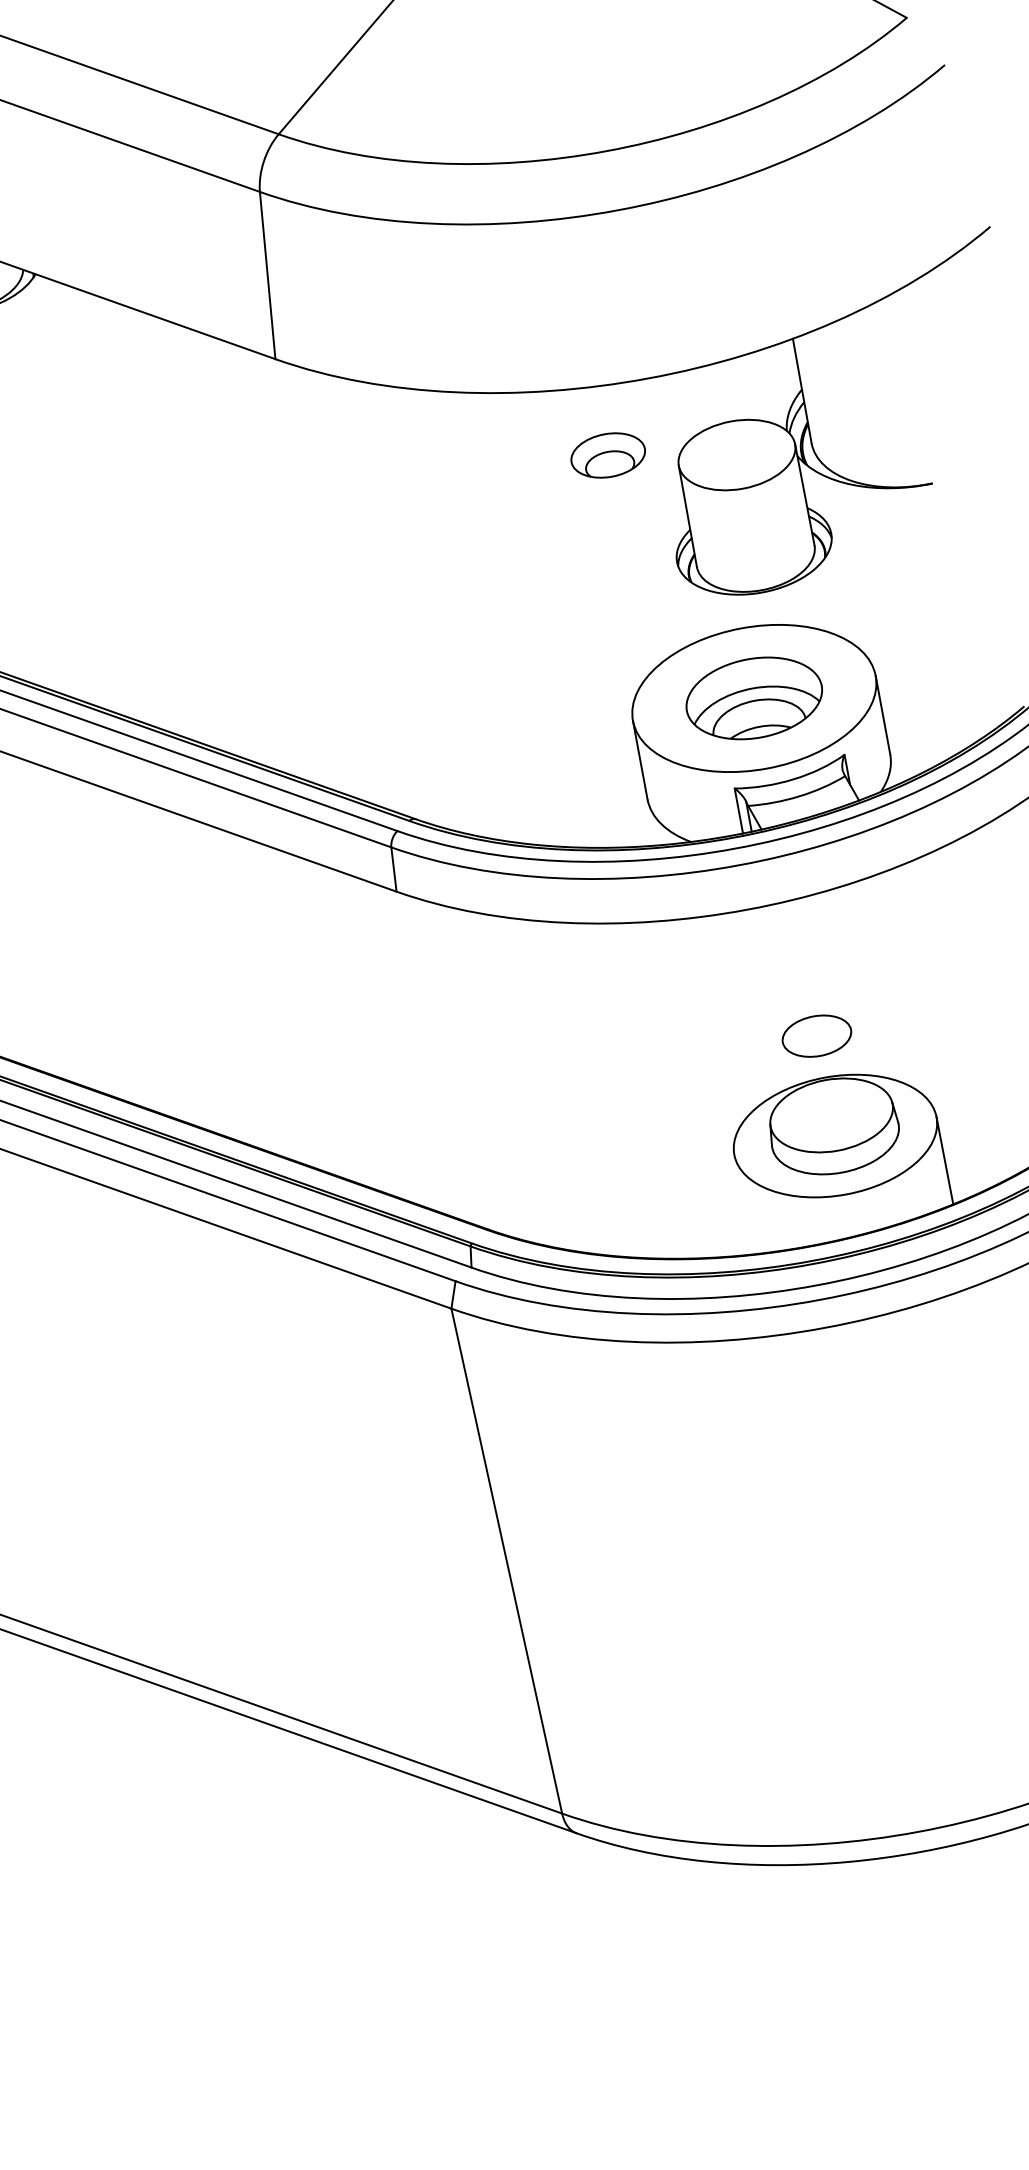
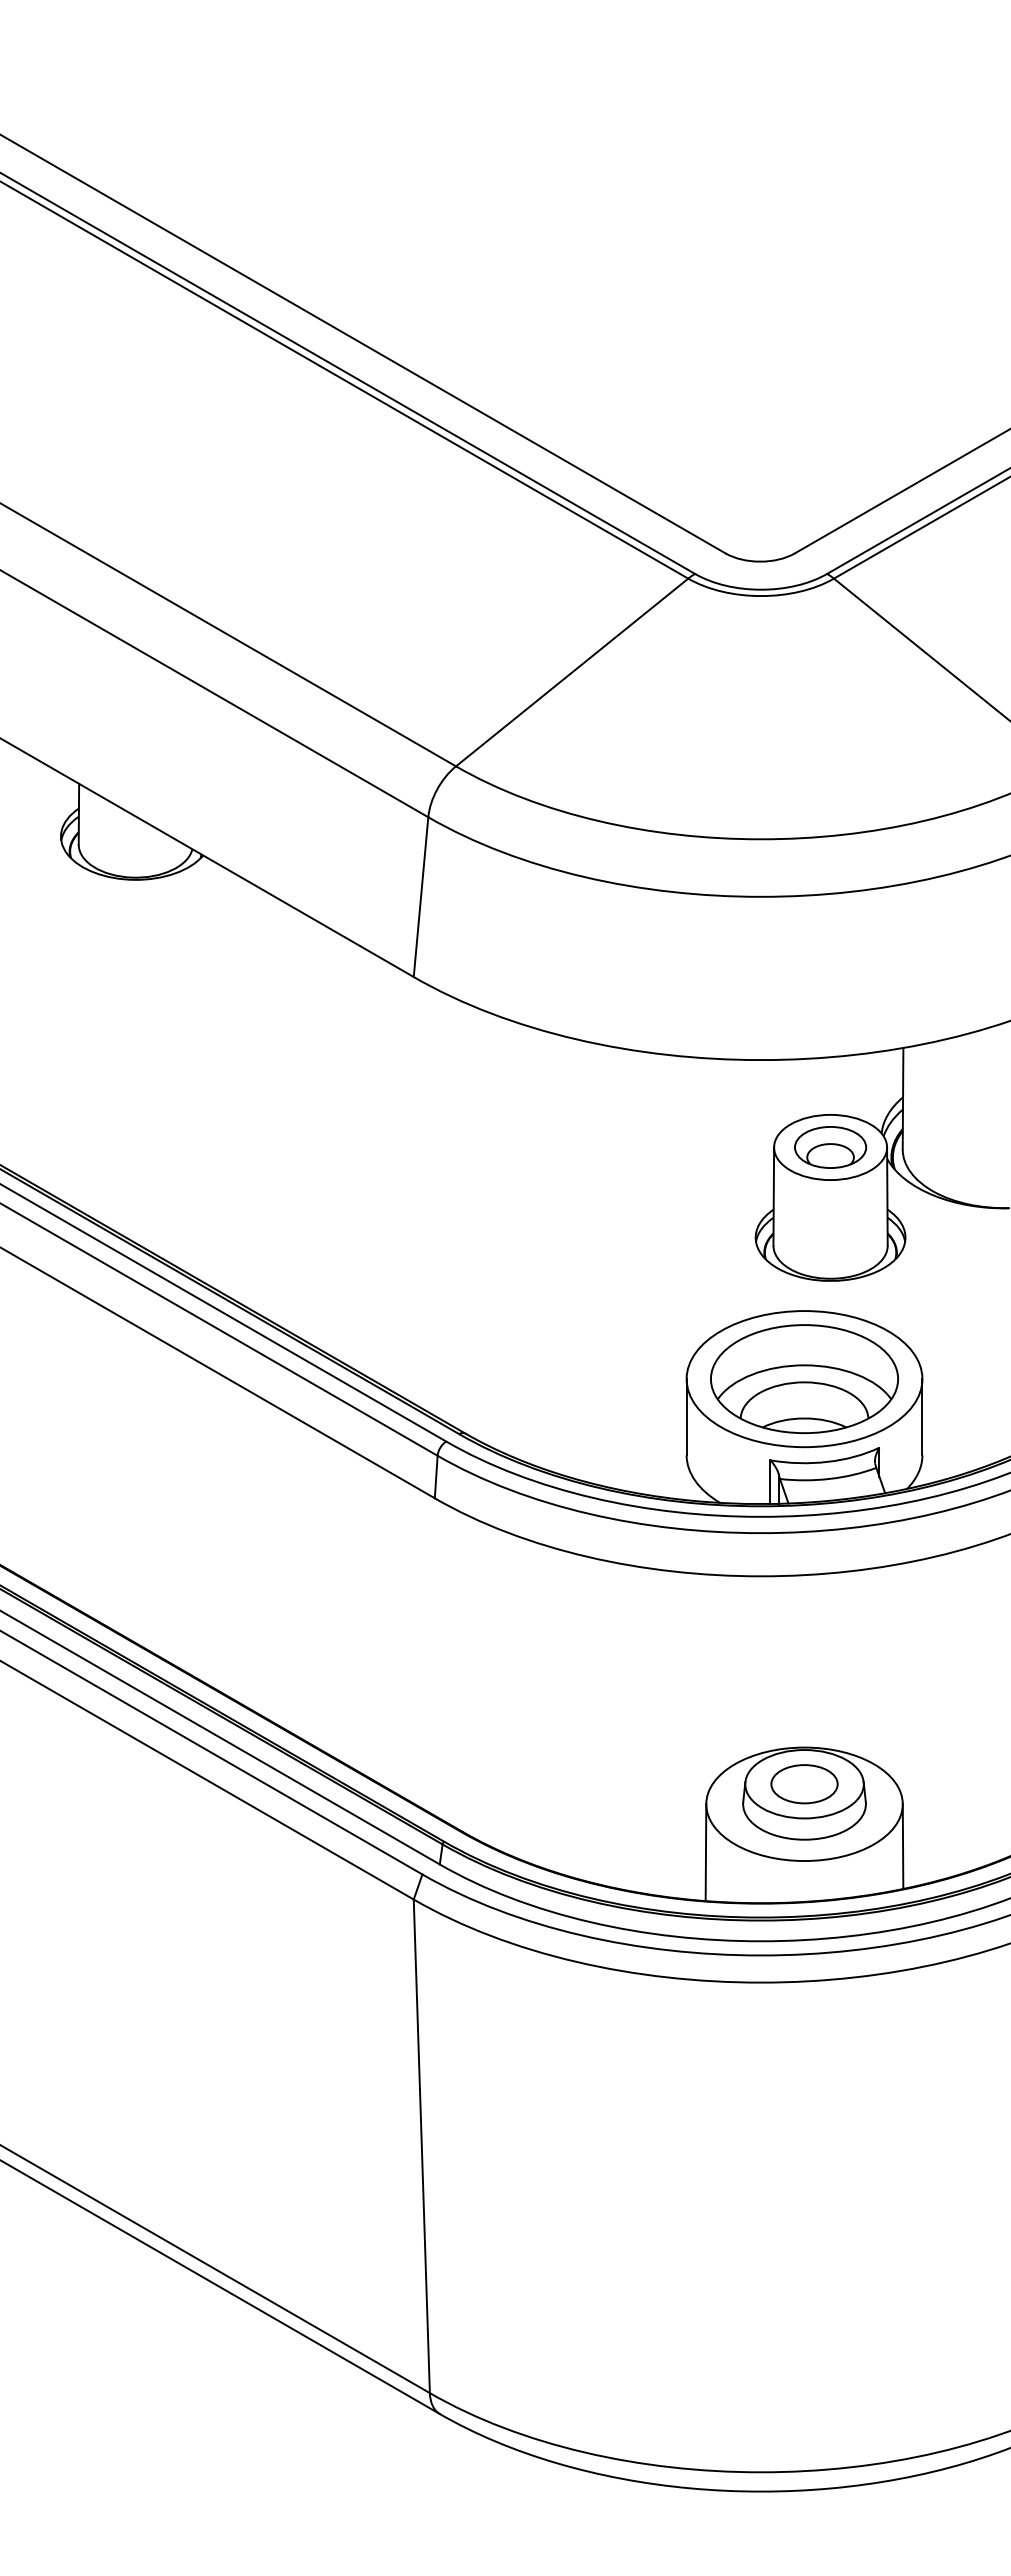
part: (608, 455) -> (830, 1147), moved
part: (754, 697) -> (804, 1378), size x1.43
part: (816, 1036) -> (804, 1784), moved
line: (742, 1204) -> (705, 1852), added

